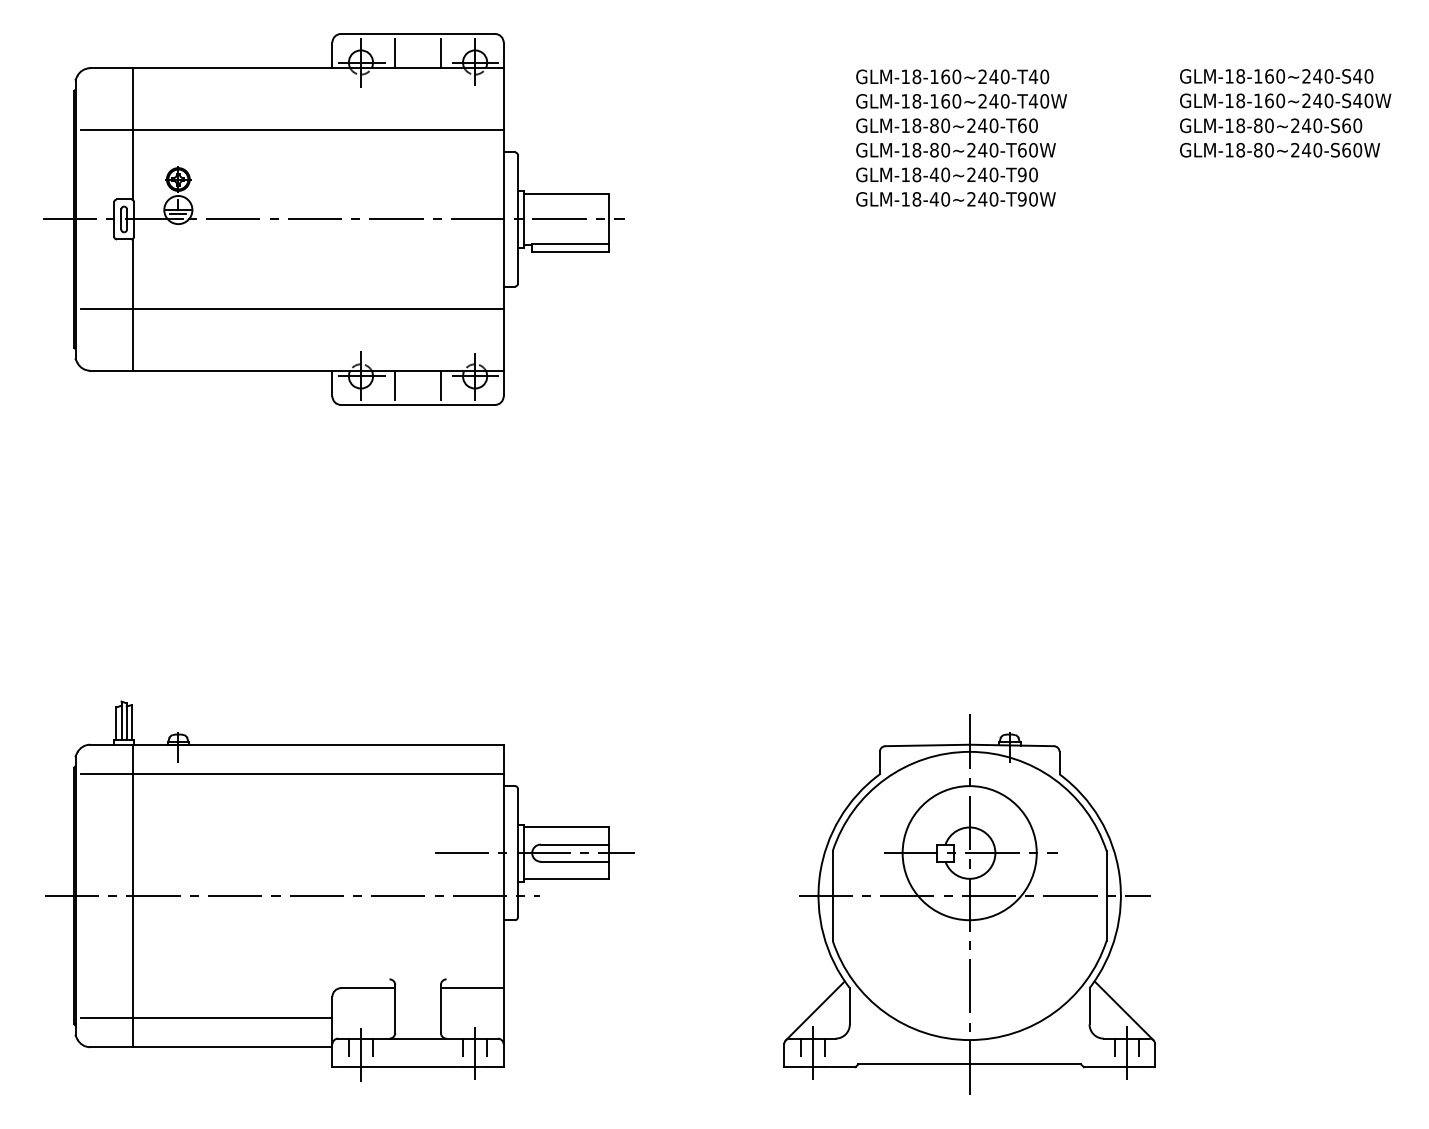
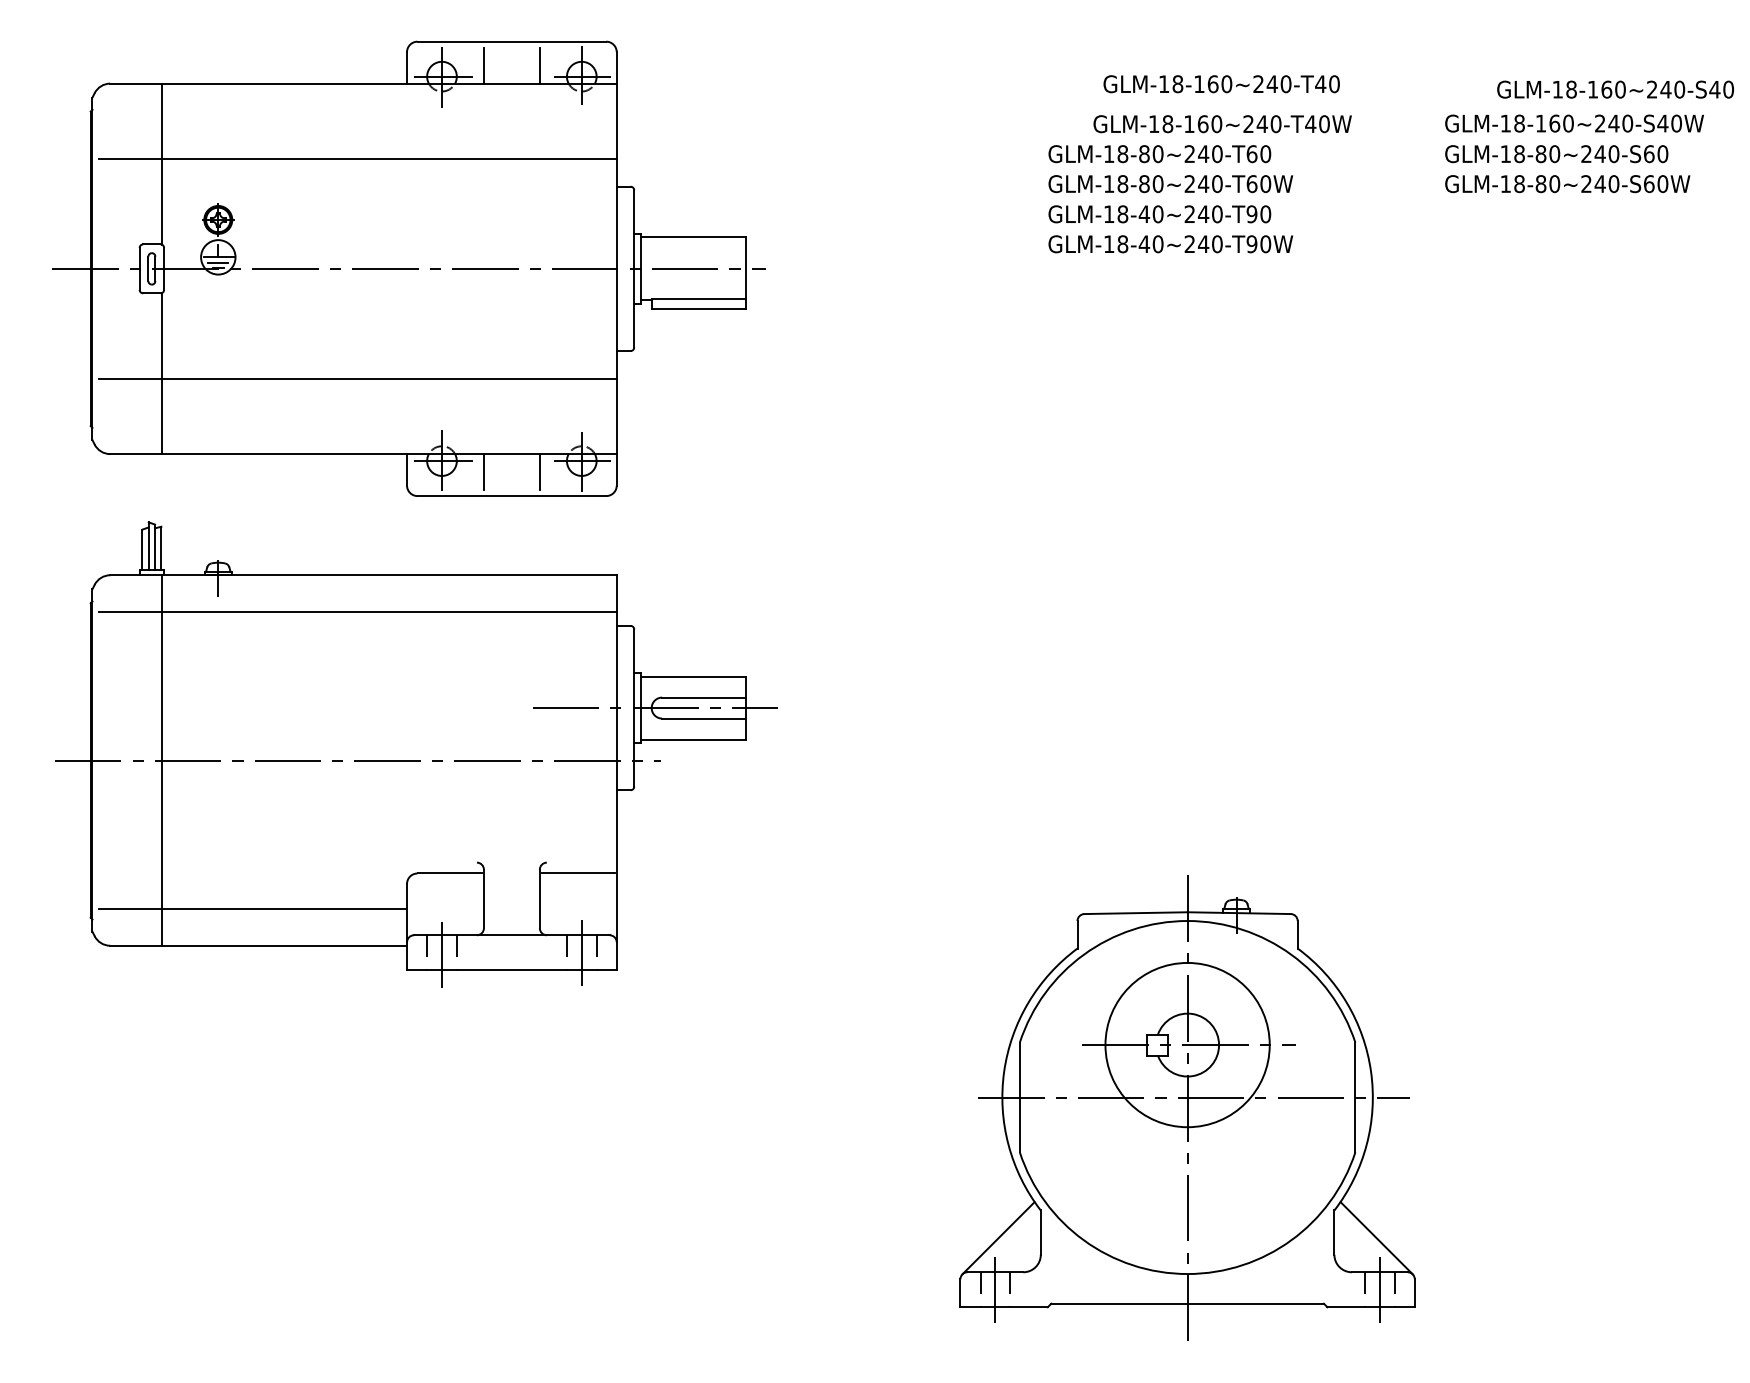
text: (1276, 76) -> (1615, 89), moved
text: (952, 77) -> (1221, 84), moved
text: (961, 101) -> (1222, 124), moved
part: (340, 891) -> (416, 754), moved

